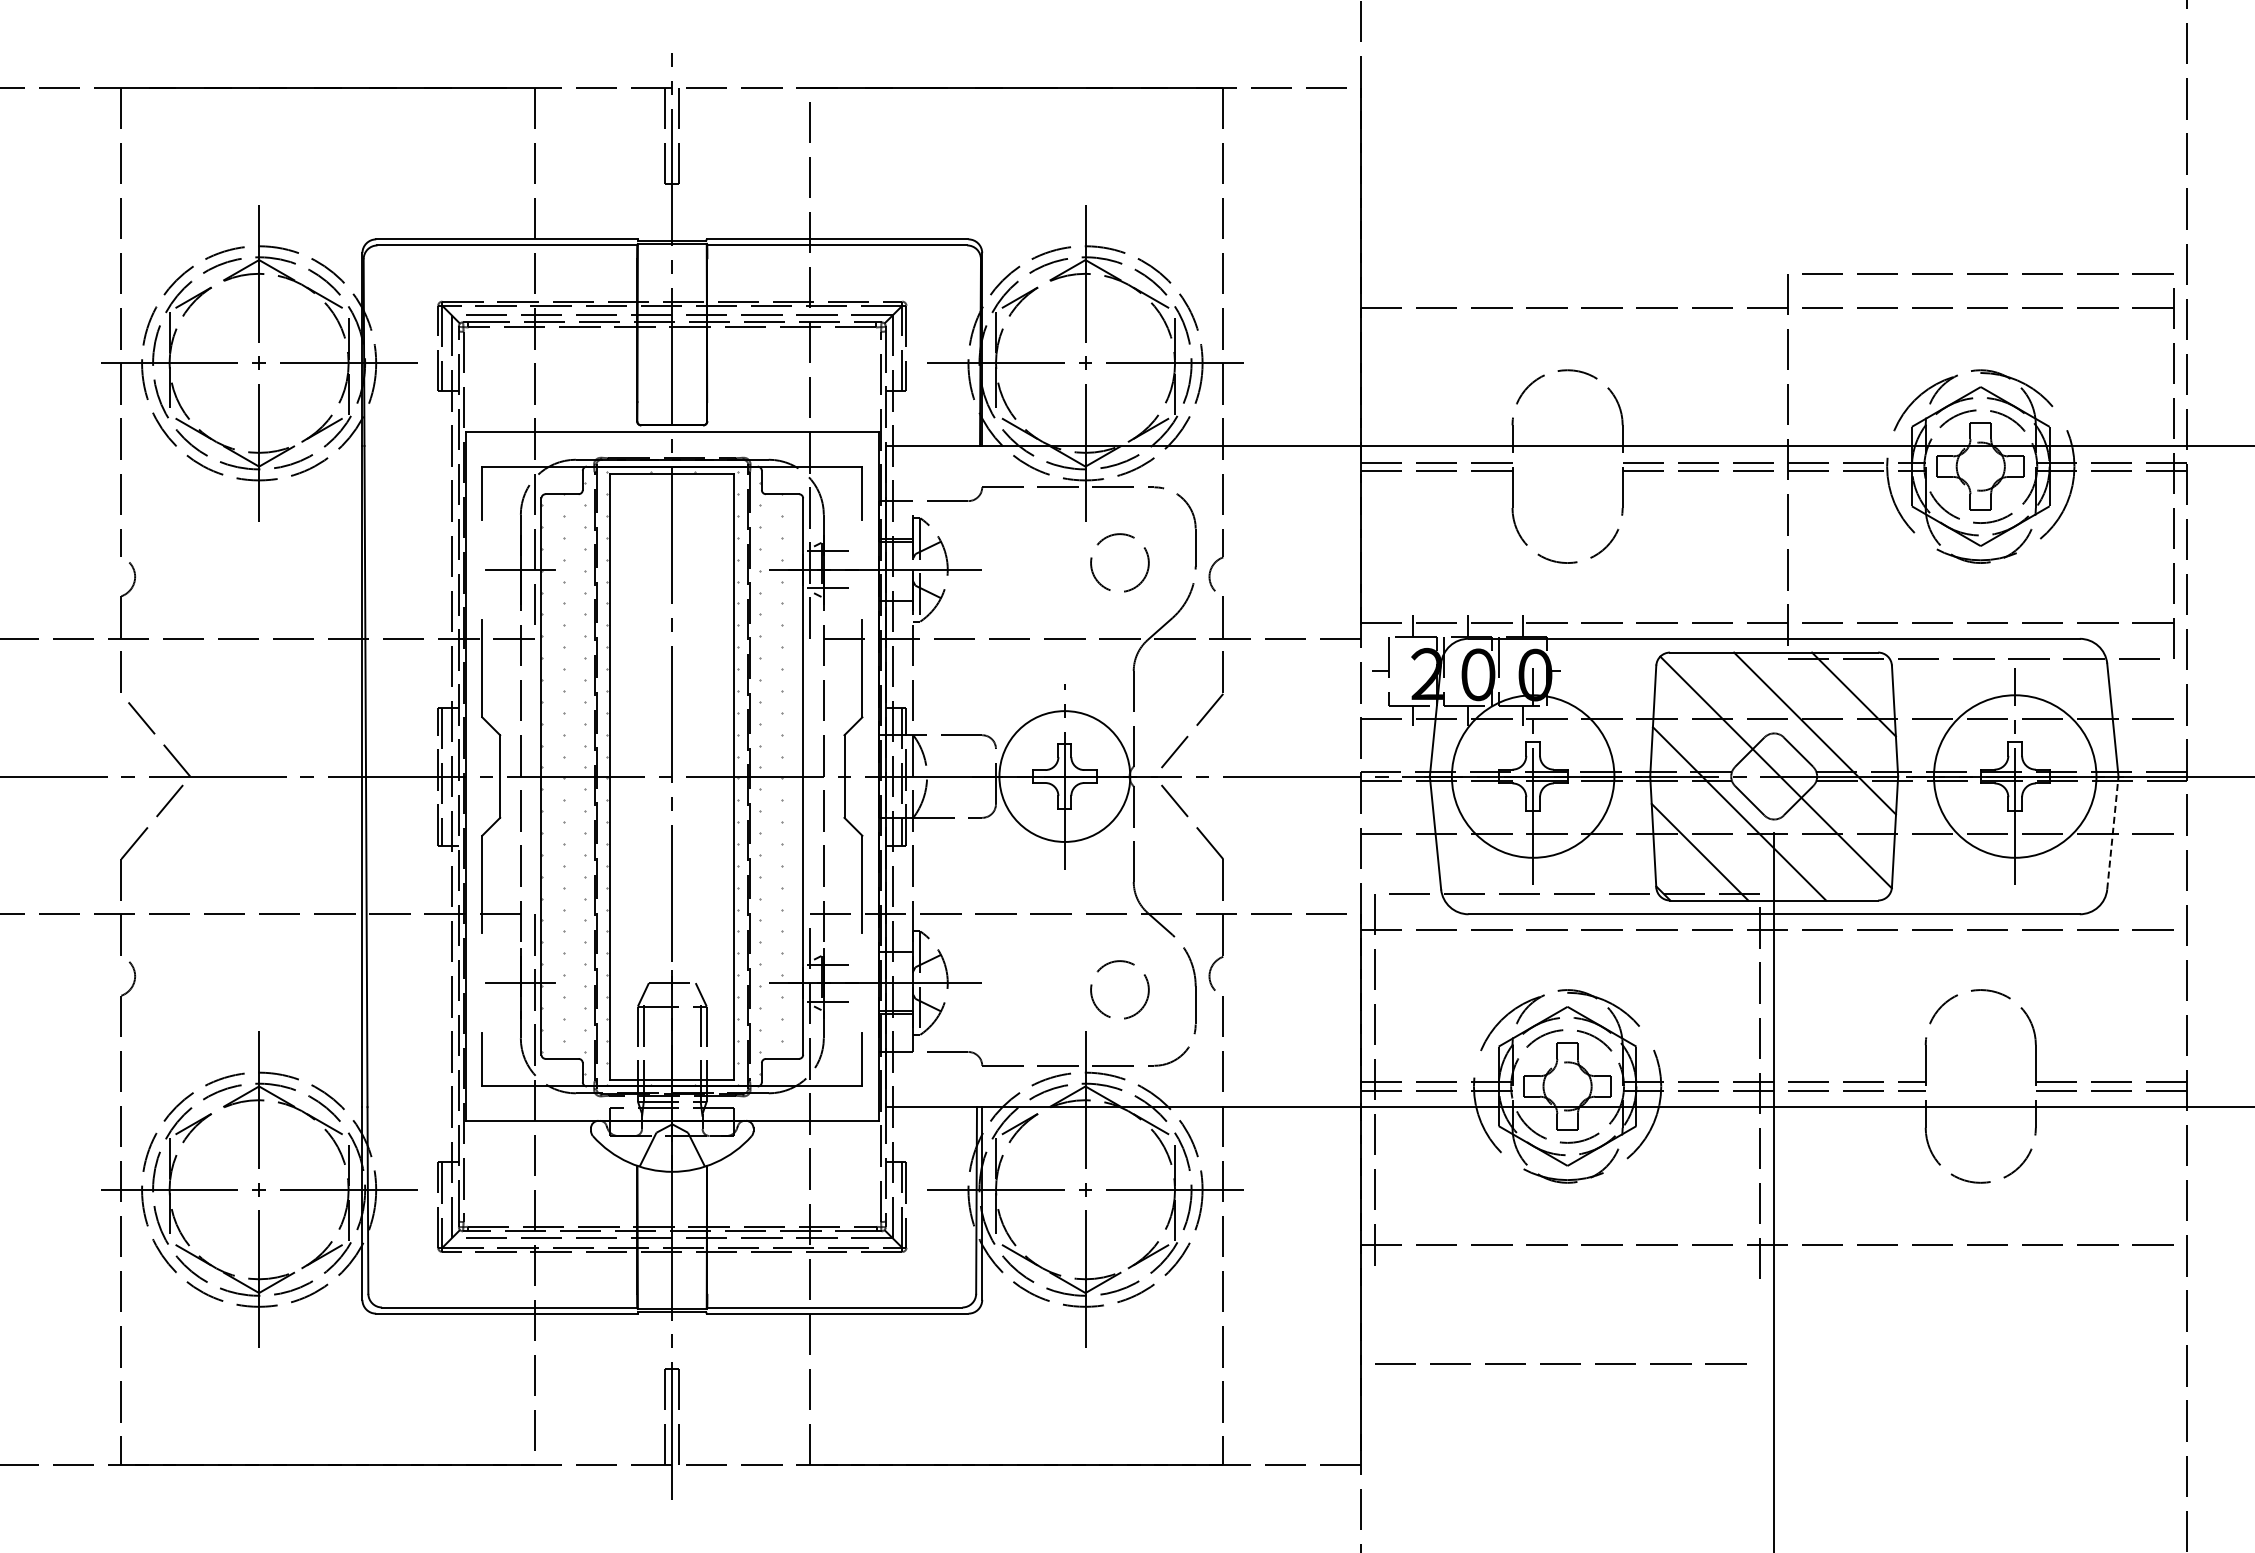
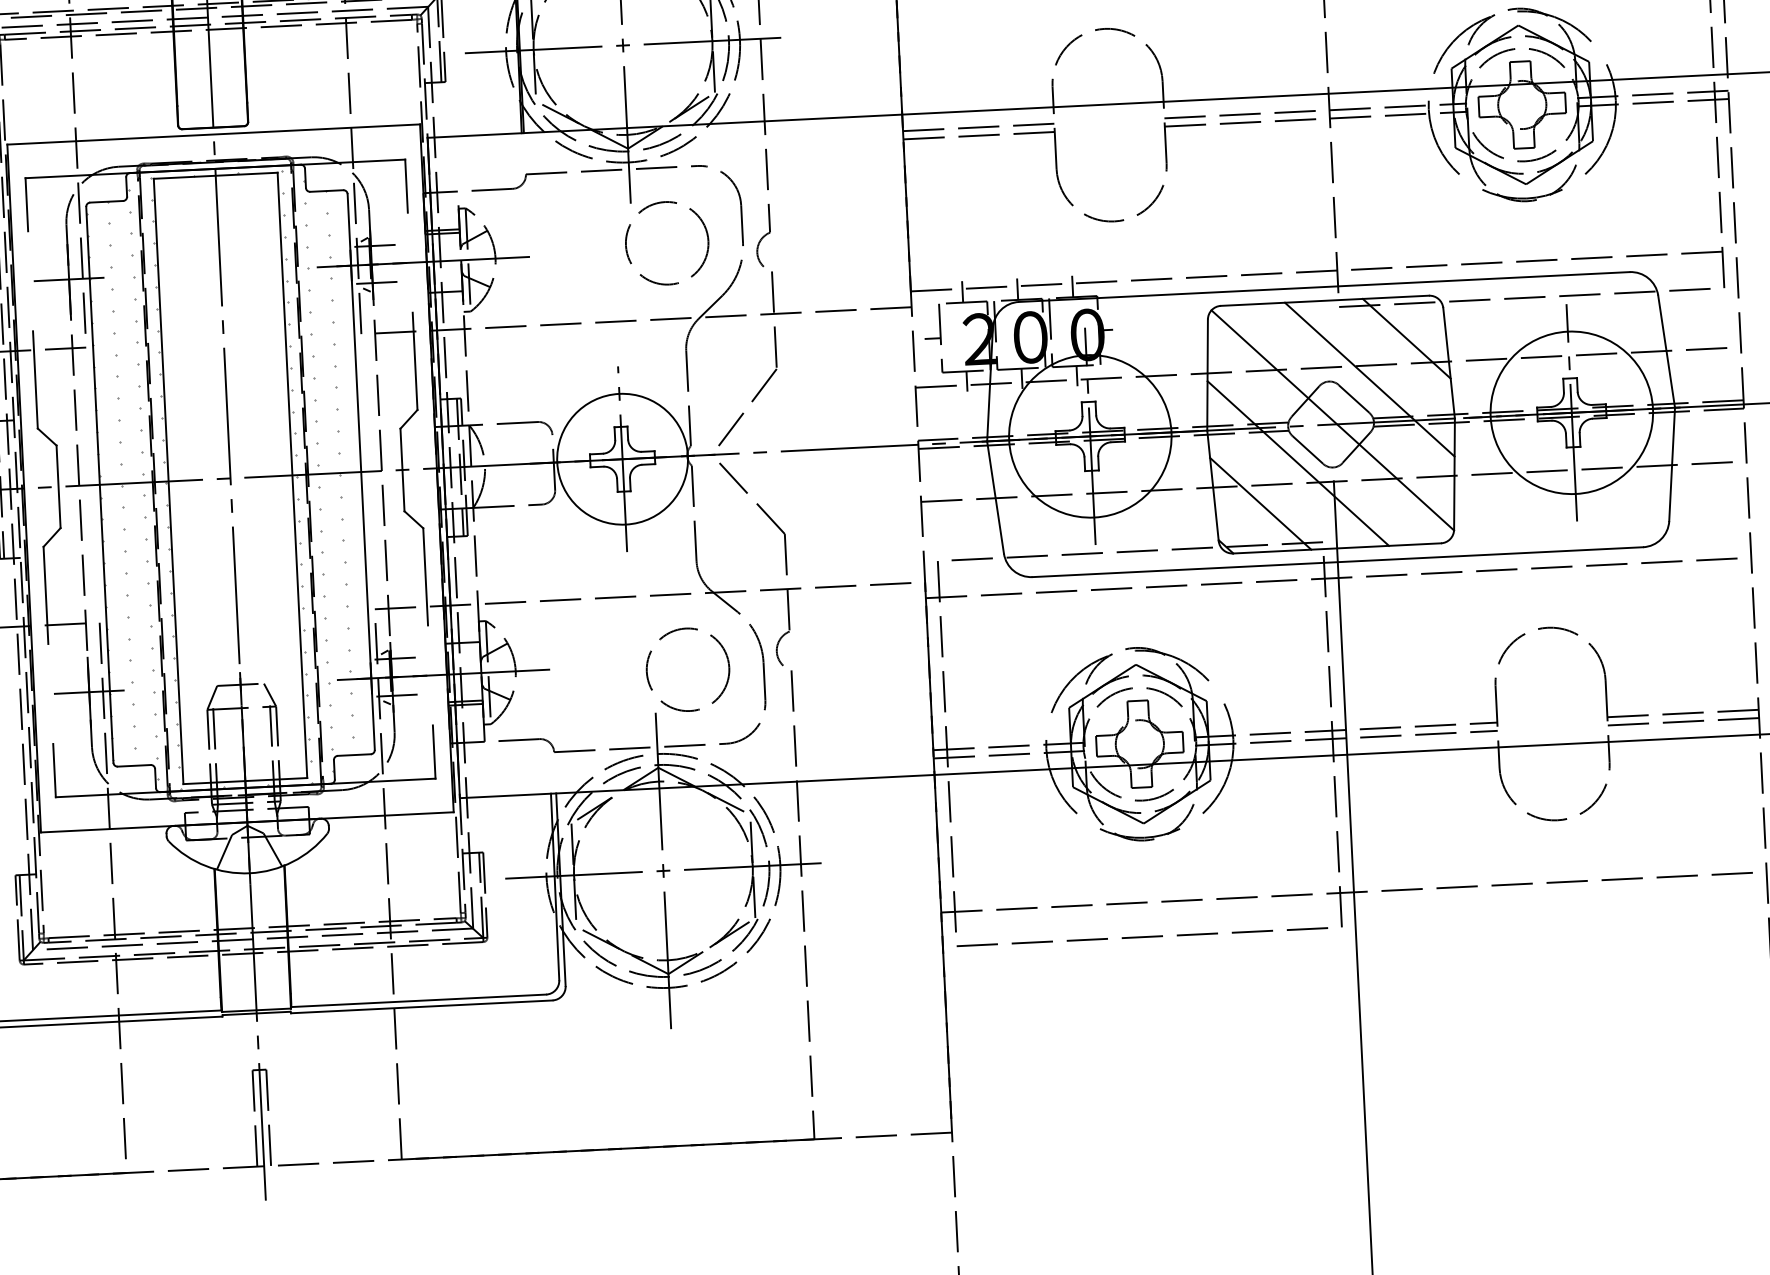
circle: (1119, 562) -> (666, 242), size x1.43
line: (2112, 833) -> (1671, 464), dashed -> solid
circle: (1119, 989) -> (687, 669), size x1.43
line: (1560, 1363) -> (1142, 936), moved

